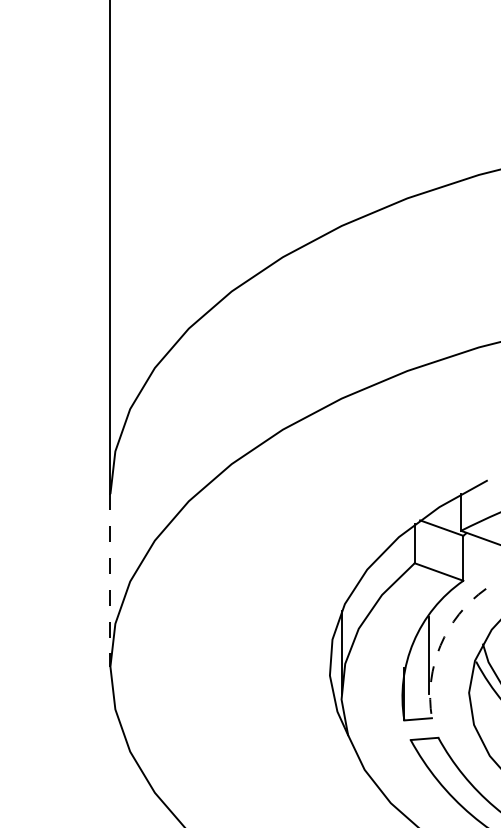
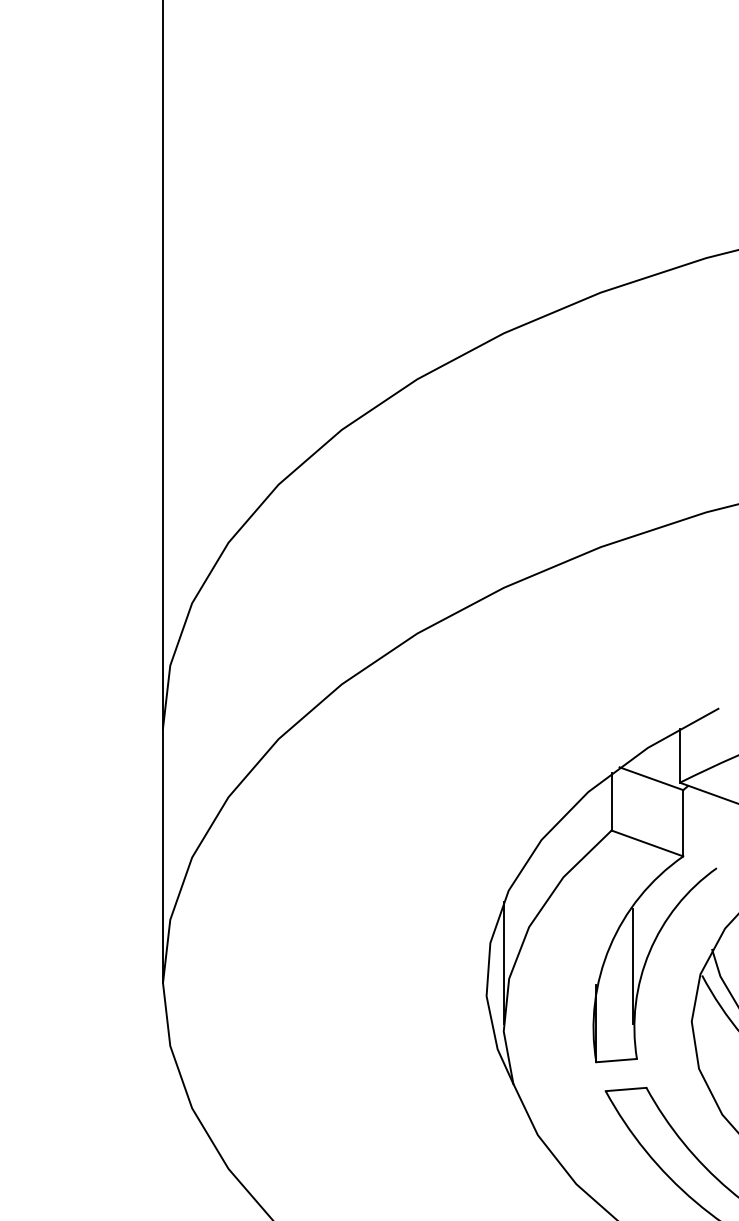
line: (110, 580) -> (163, 855), dashed -> solid
arc: (440, 645) -> (649, 951), dashed -> solid

